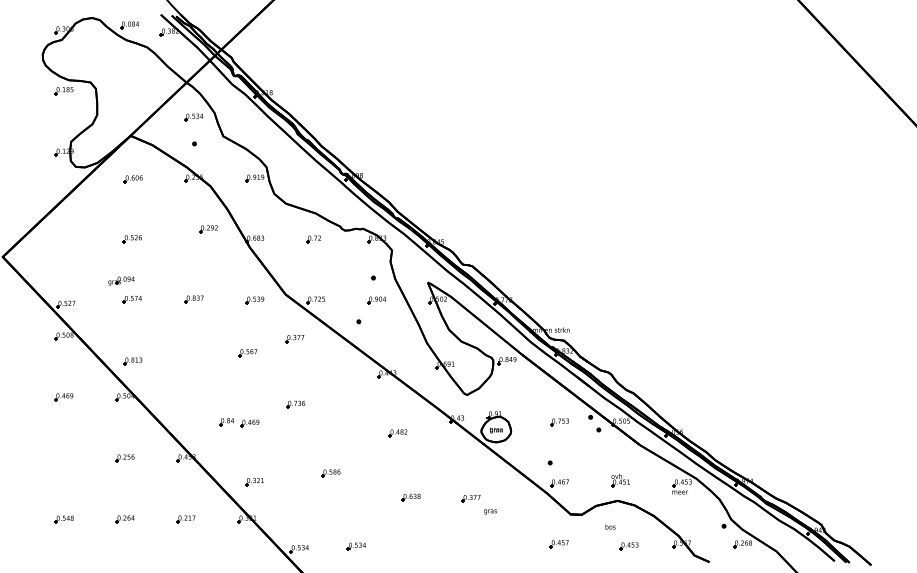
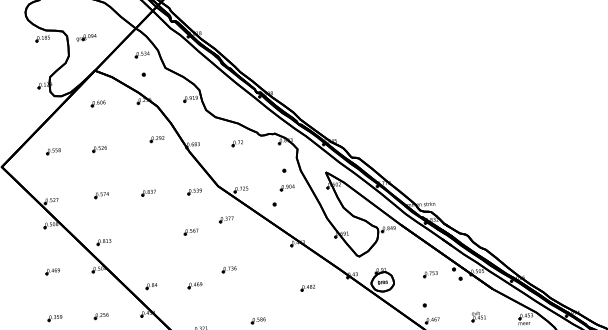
part: (71, 239) -> (53, 151), added
part: (121, 280) -> (86, 37), moved
part: (226, 422) -> (151, 286), moved
part: (63, 458) -> (54, 318), added

